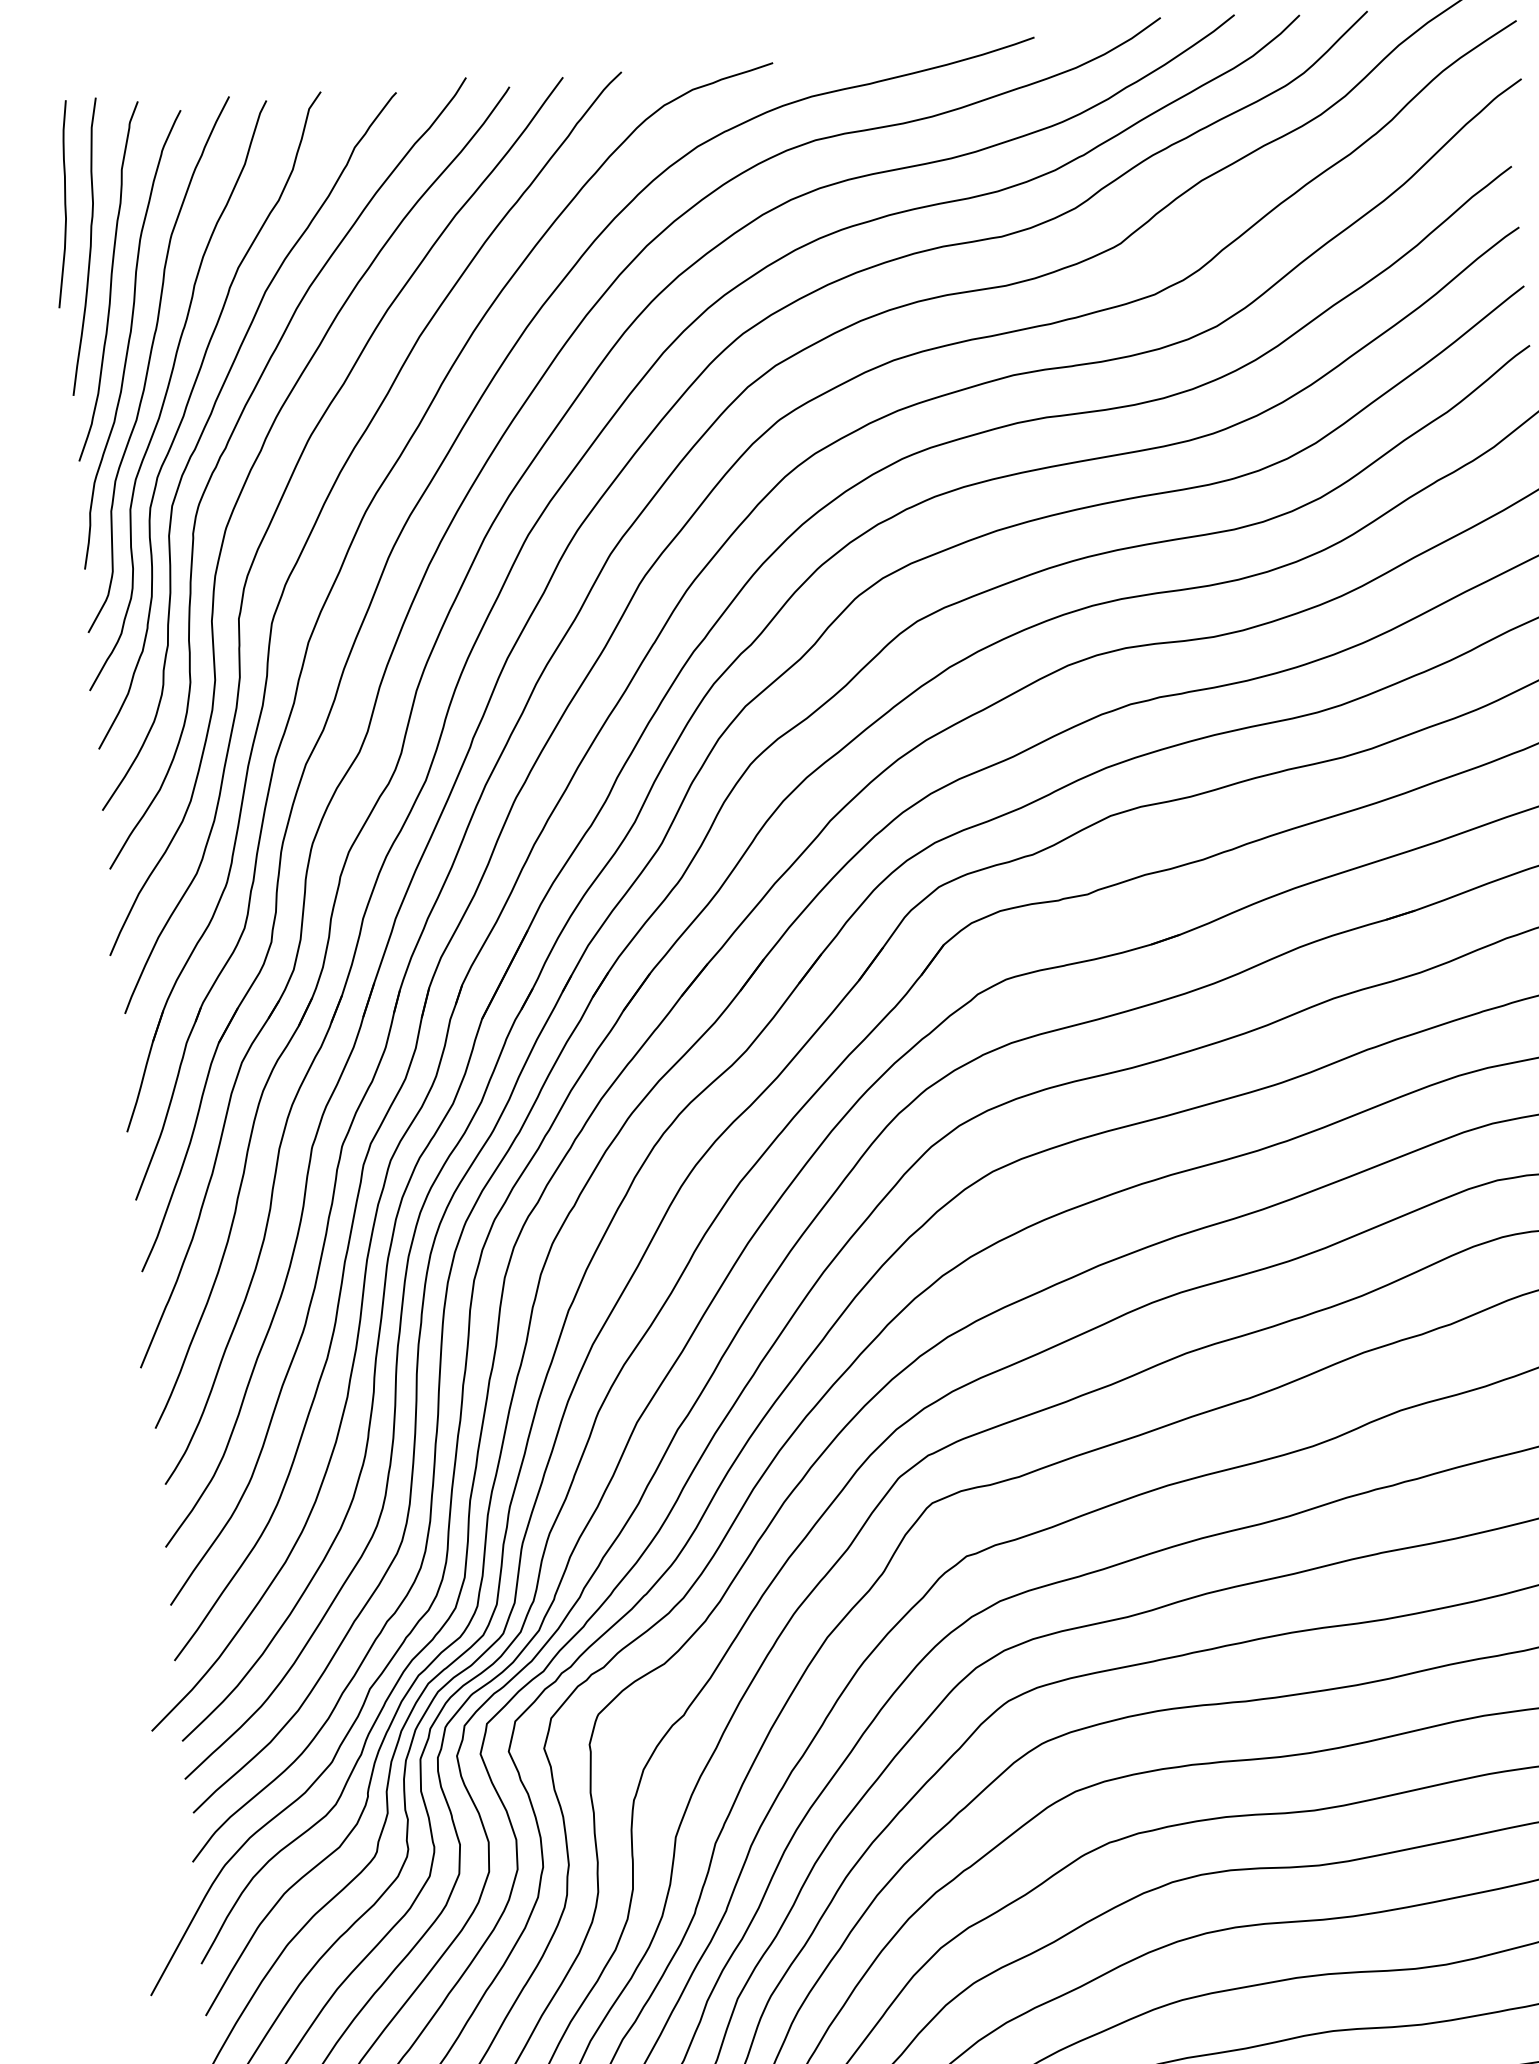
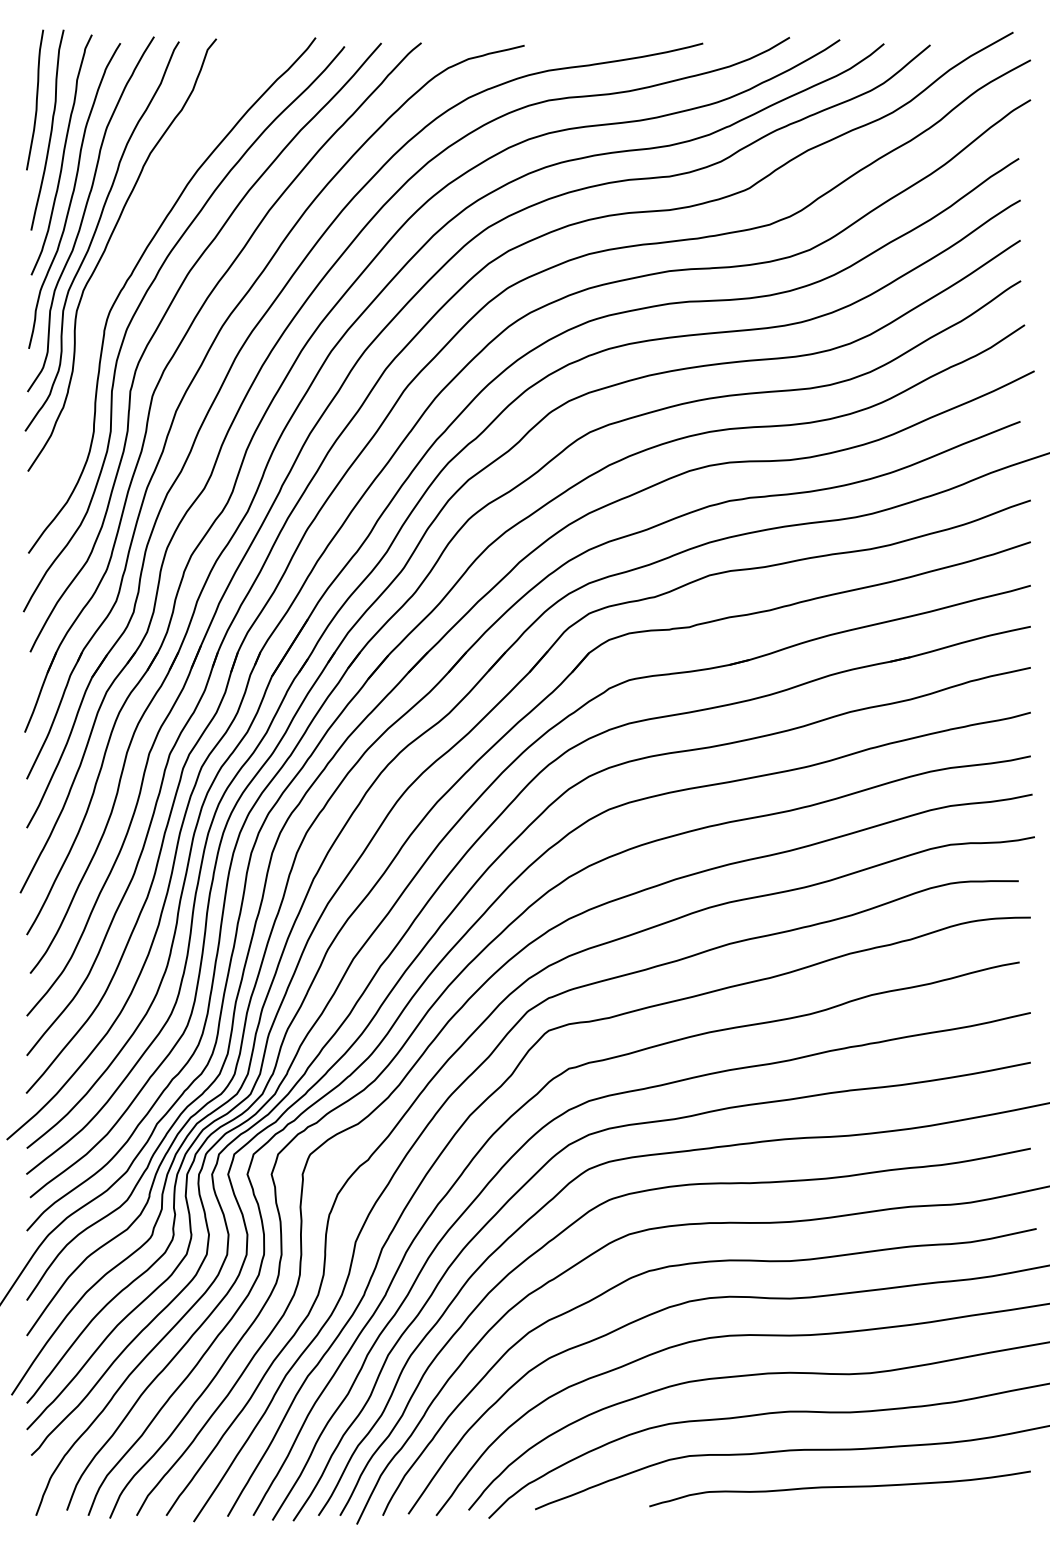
curve: (203, 433) -> (117, 263), removed

